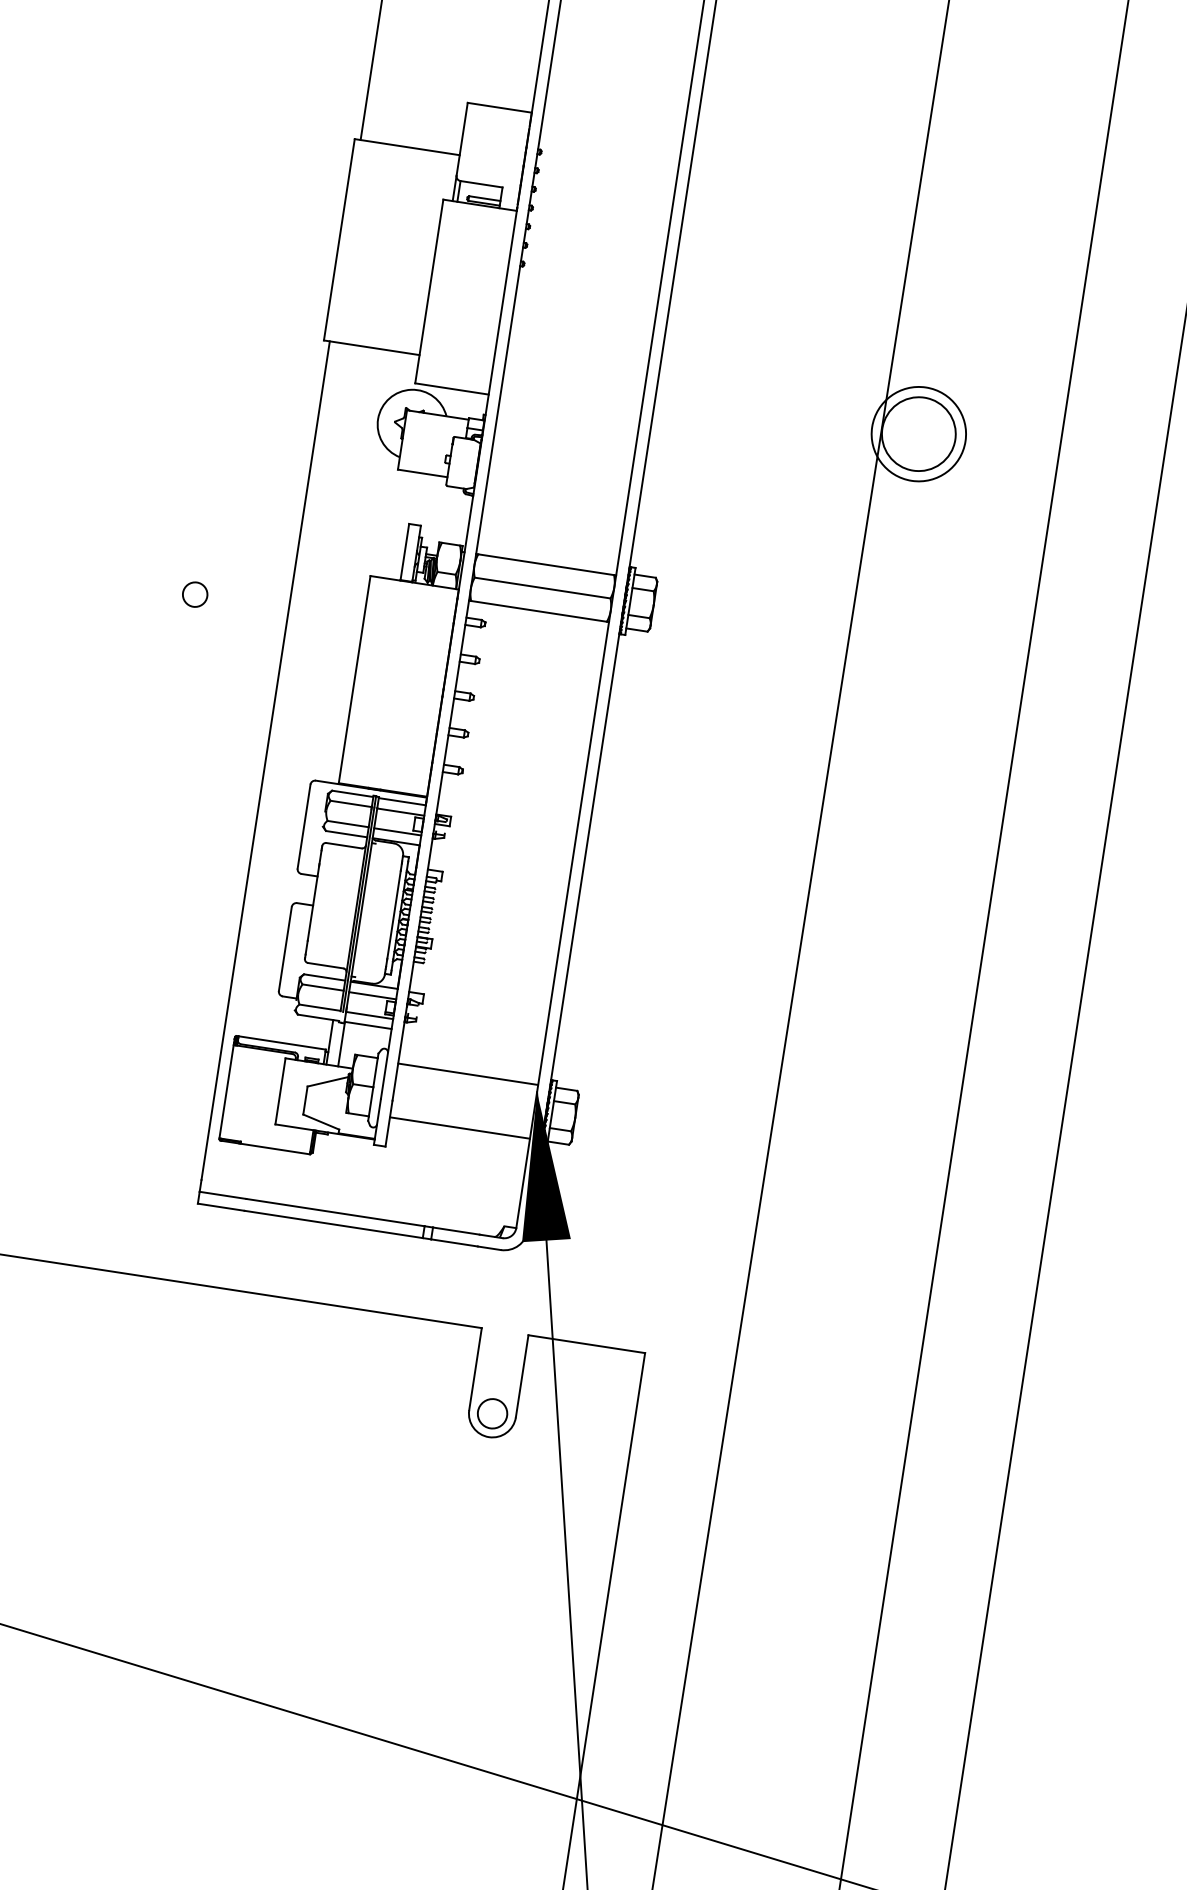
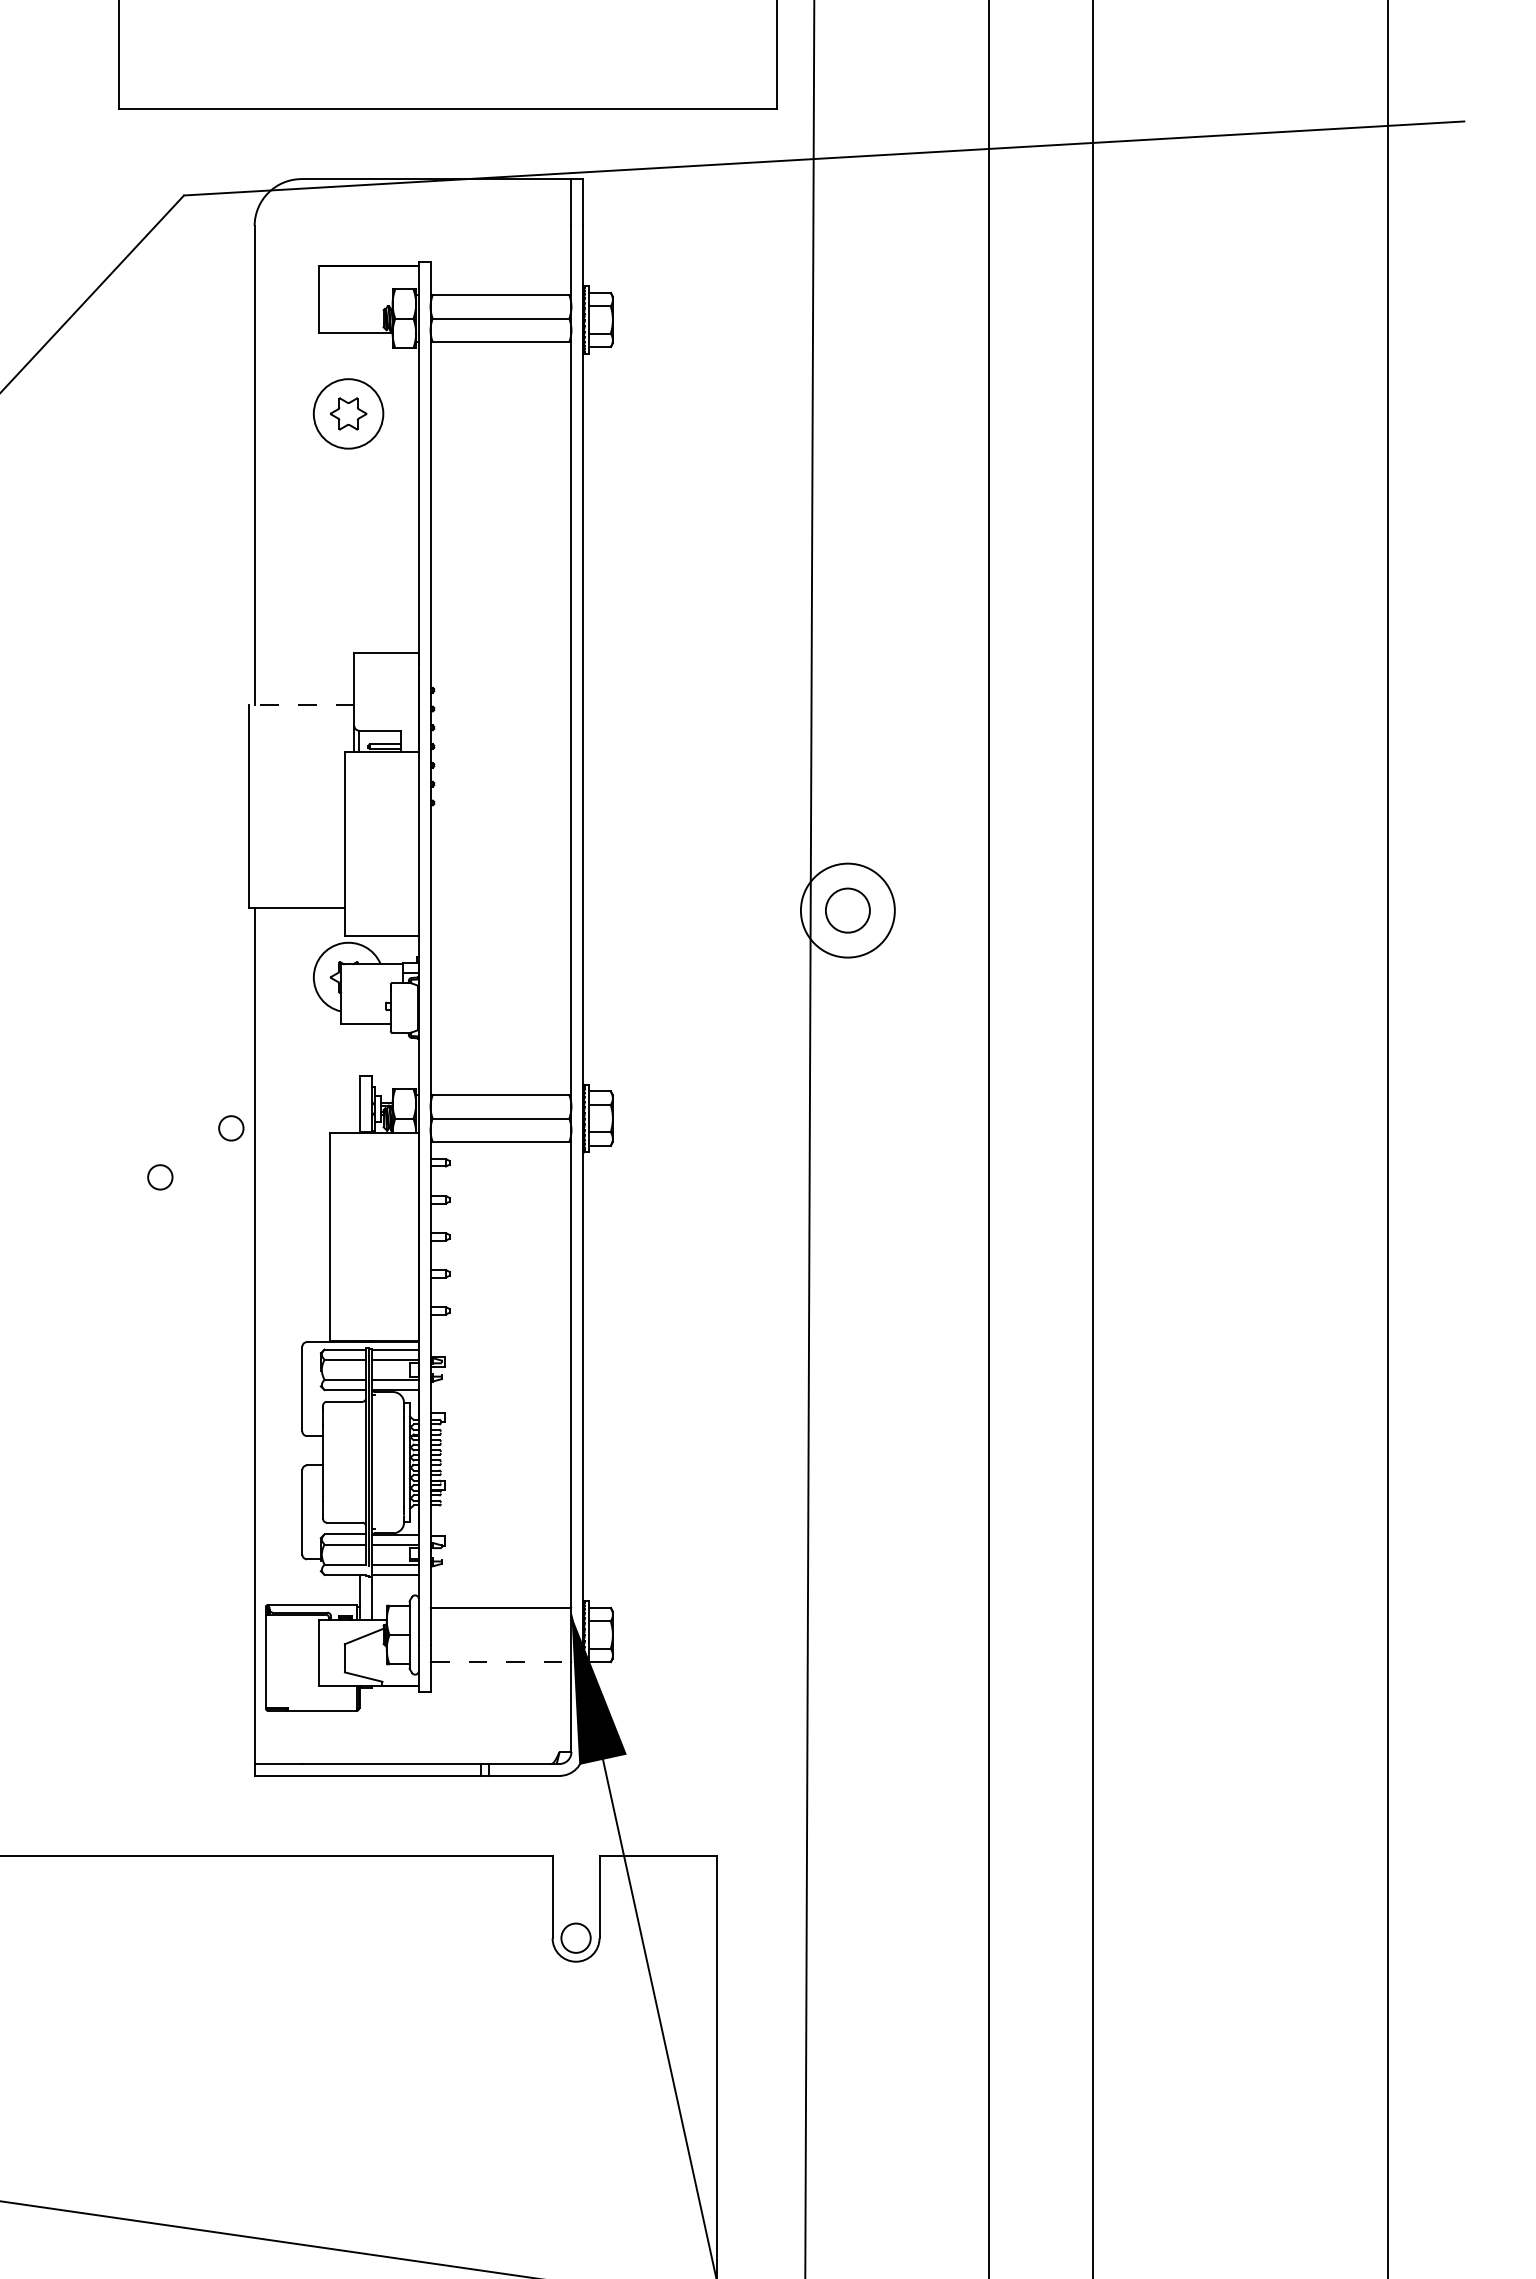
line: (407, 147) -> (301, 705), solid -> dashed
circle: (918, 433) -> (847, 910), size x0.6
circle: (273, 556) -> (231, 1128), added
line: (460, 1128) -> (501, 1662), solid -> dashed

